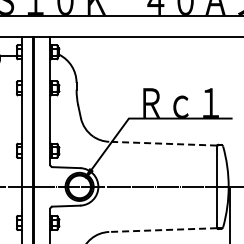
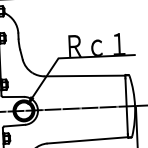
line: (163, 143) -> (85, 75), dashed -> solid
line: (163, 230) -> (87, 140), dashed -> solid

